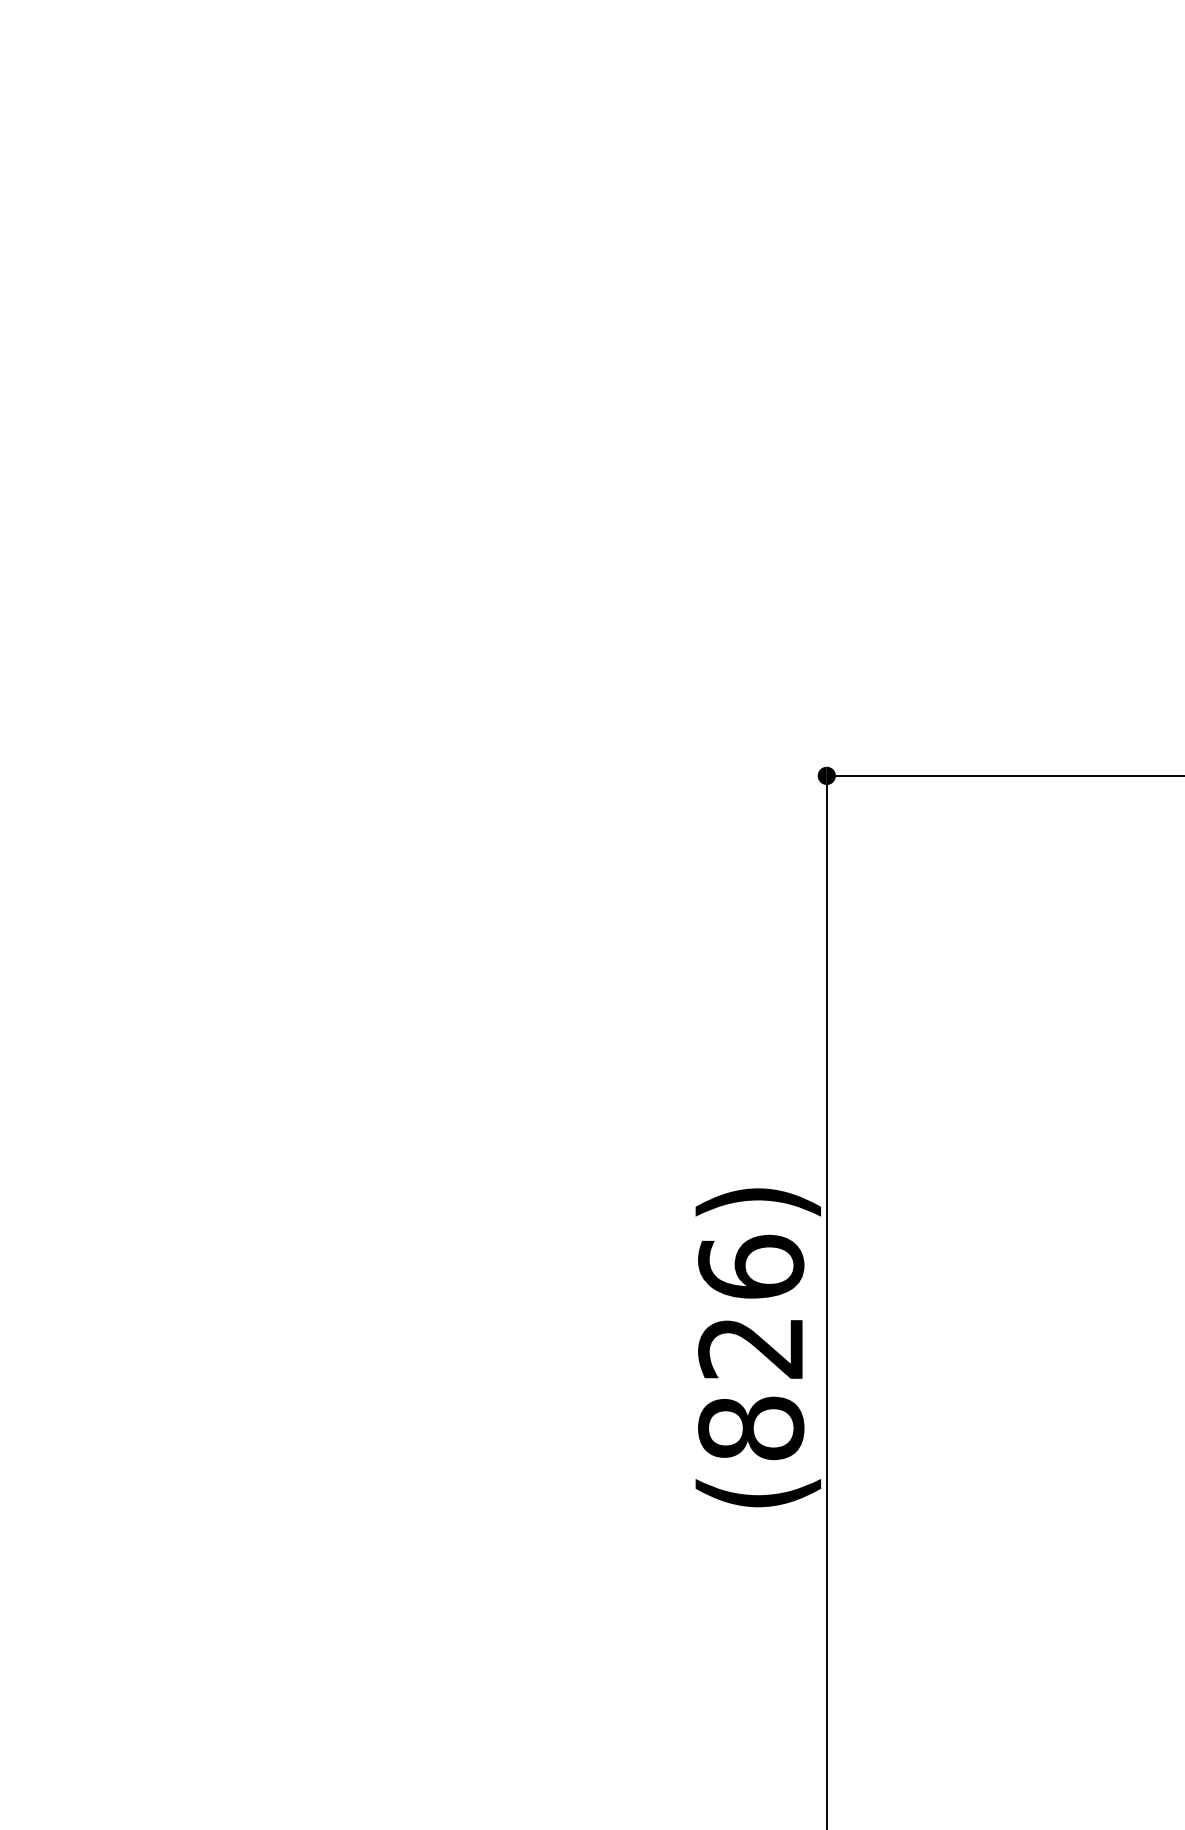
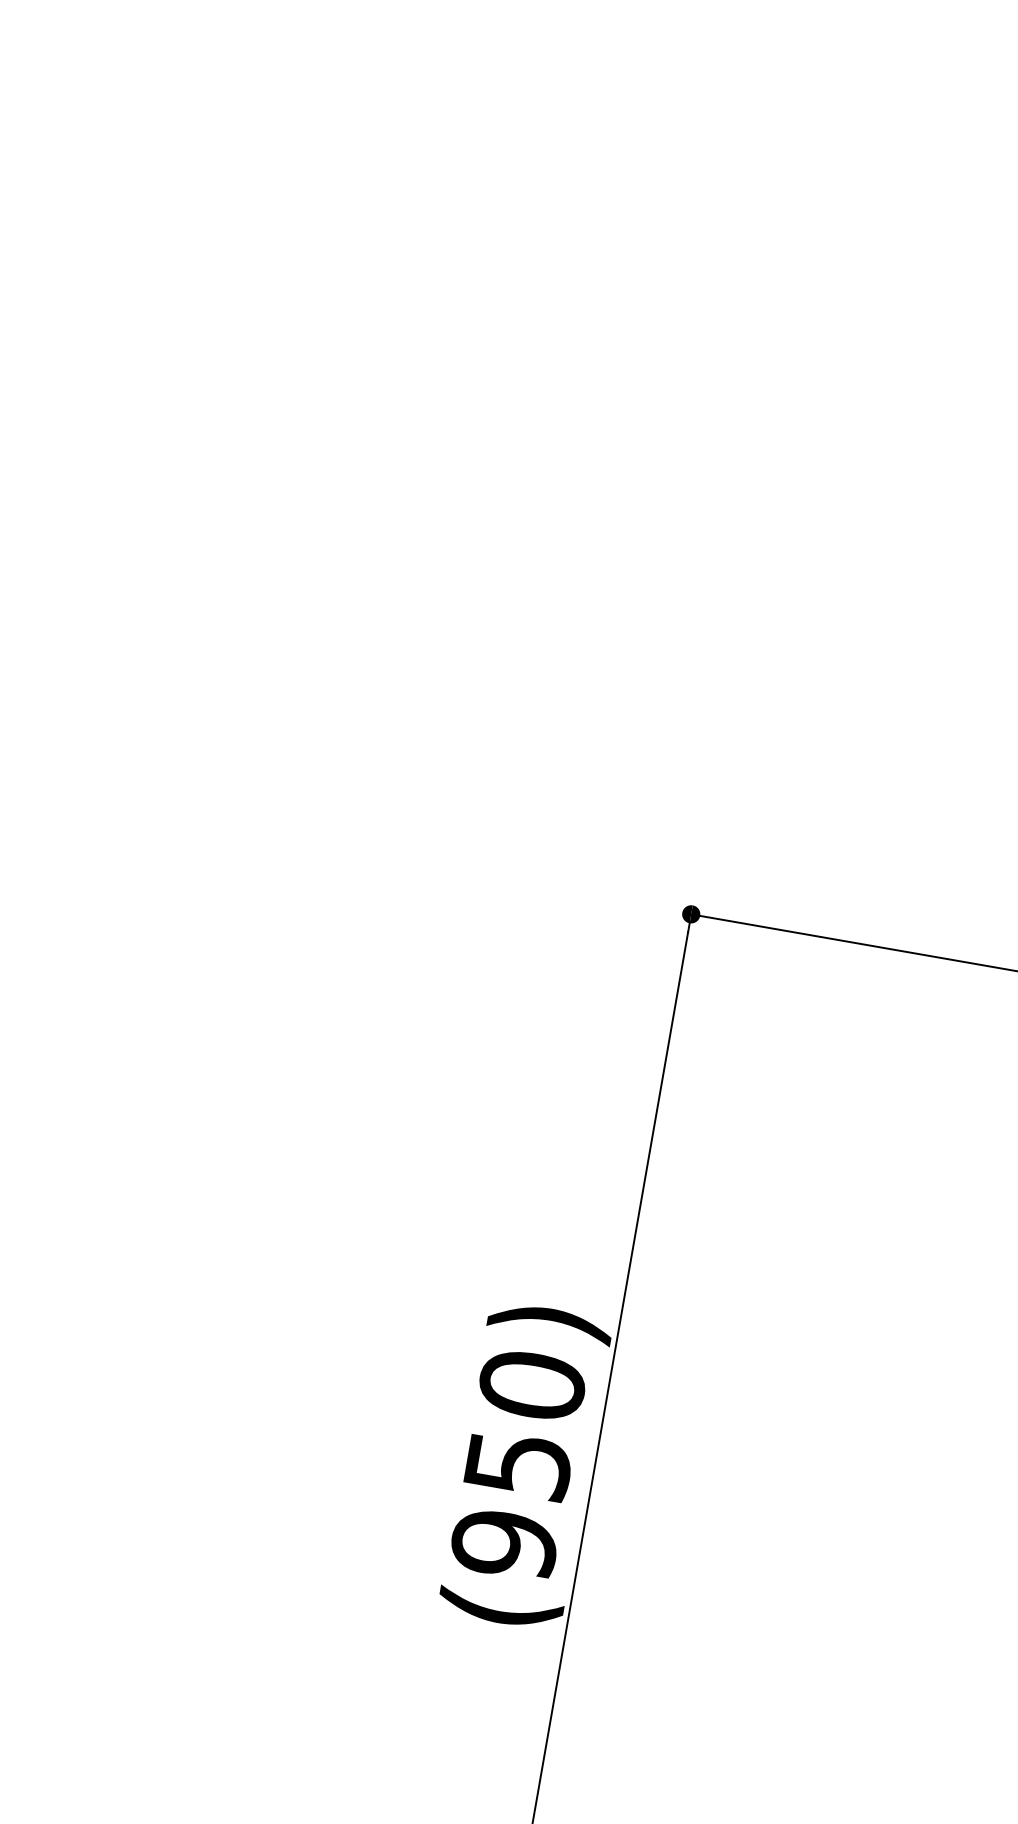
text: (751, 1347) -> (518, 1464), (826) -> (950)

